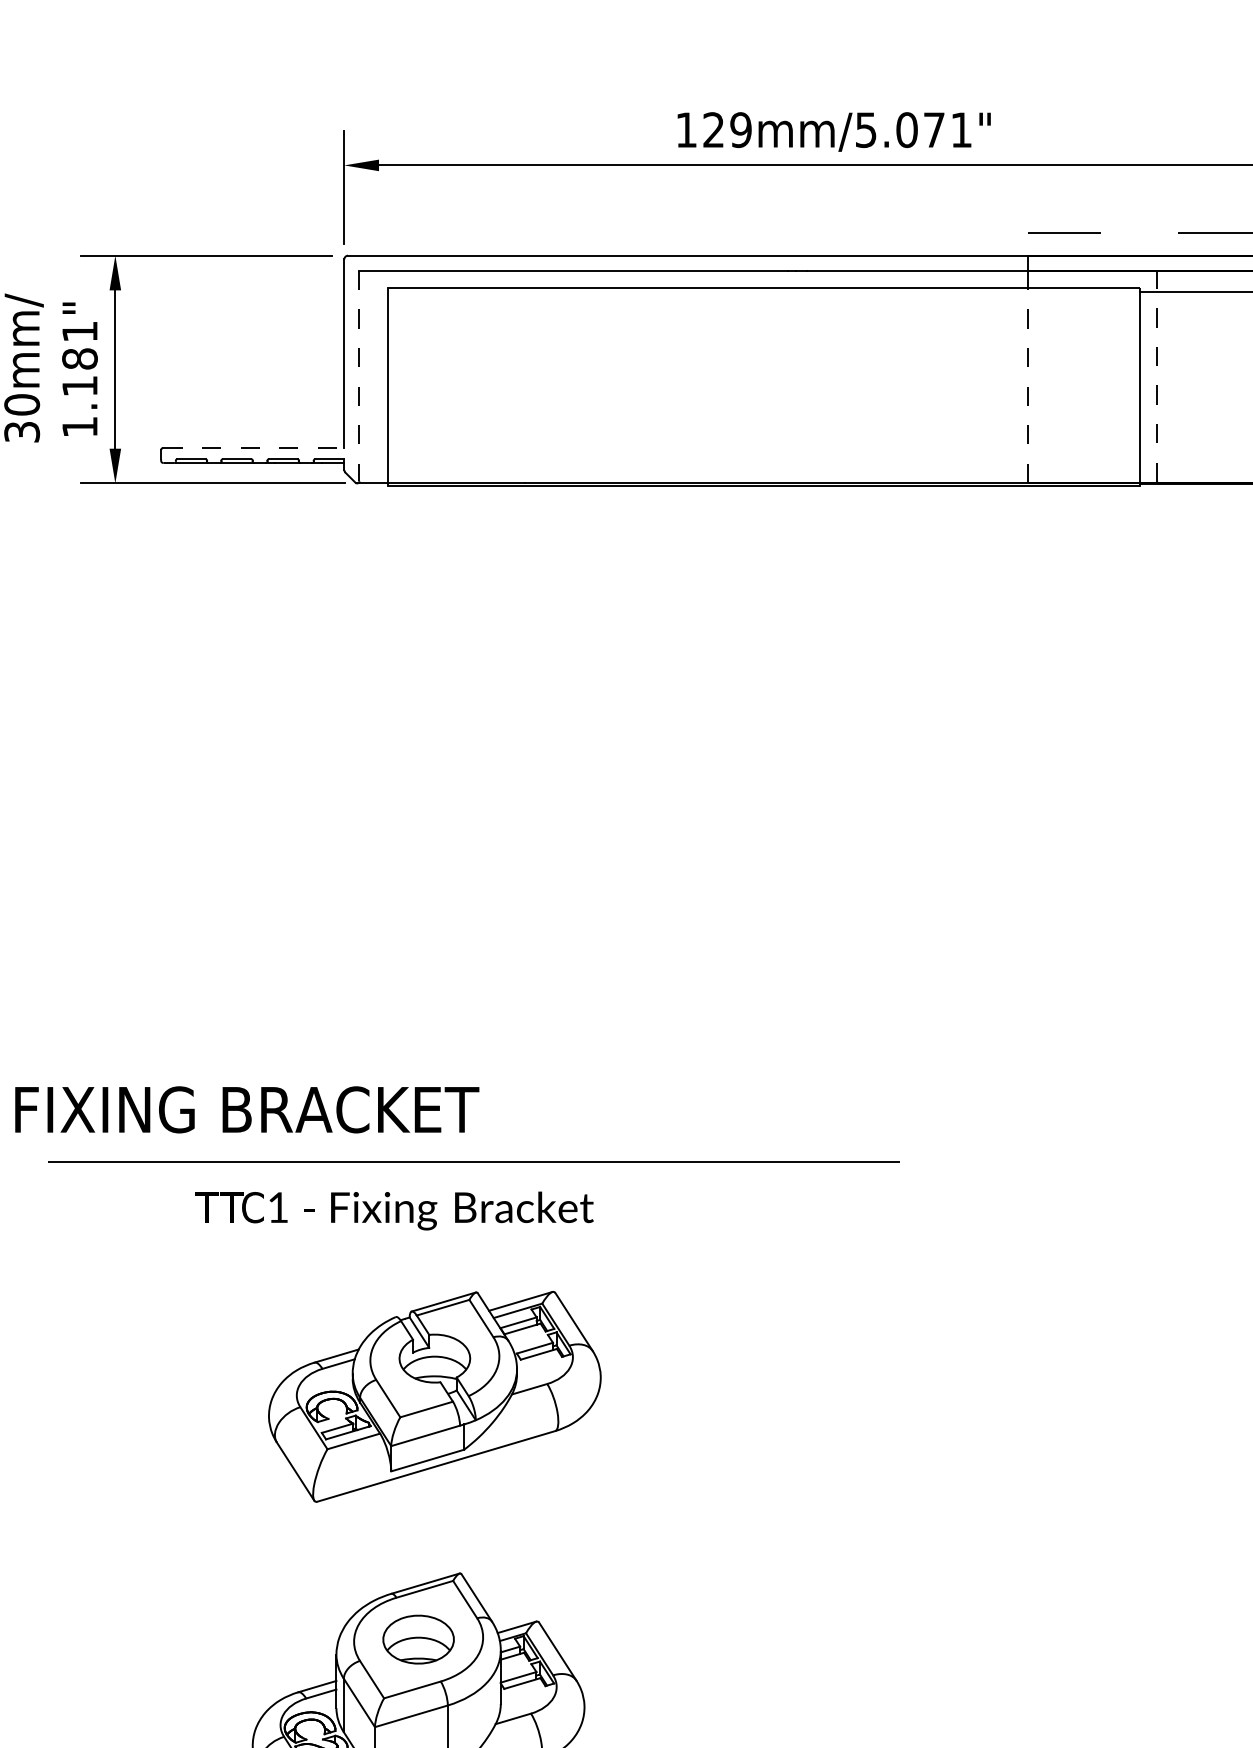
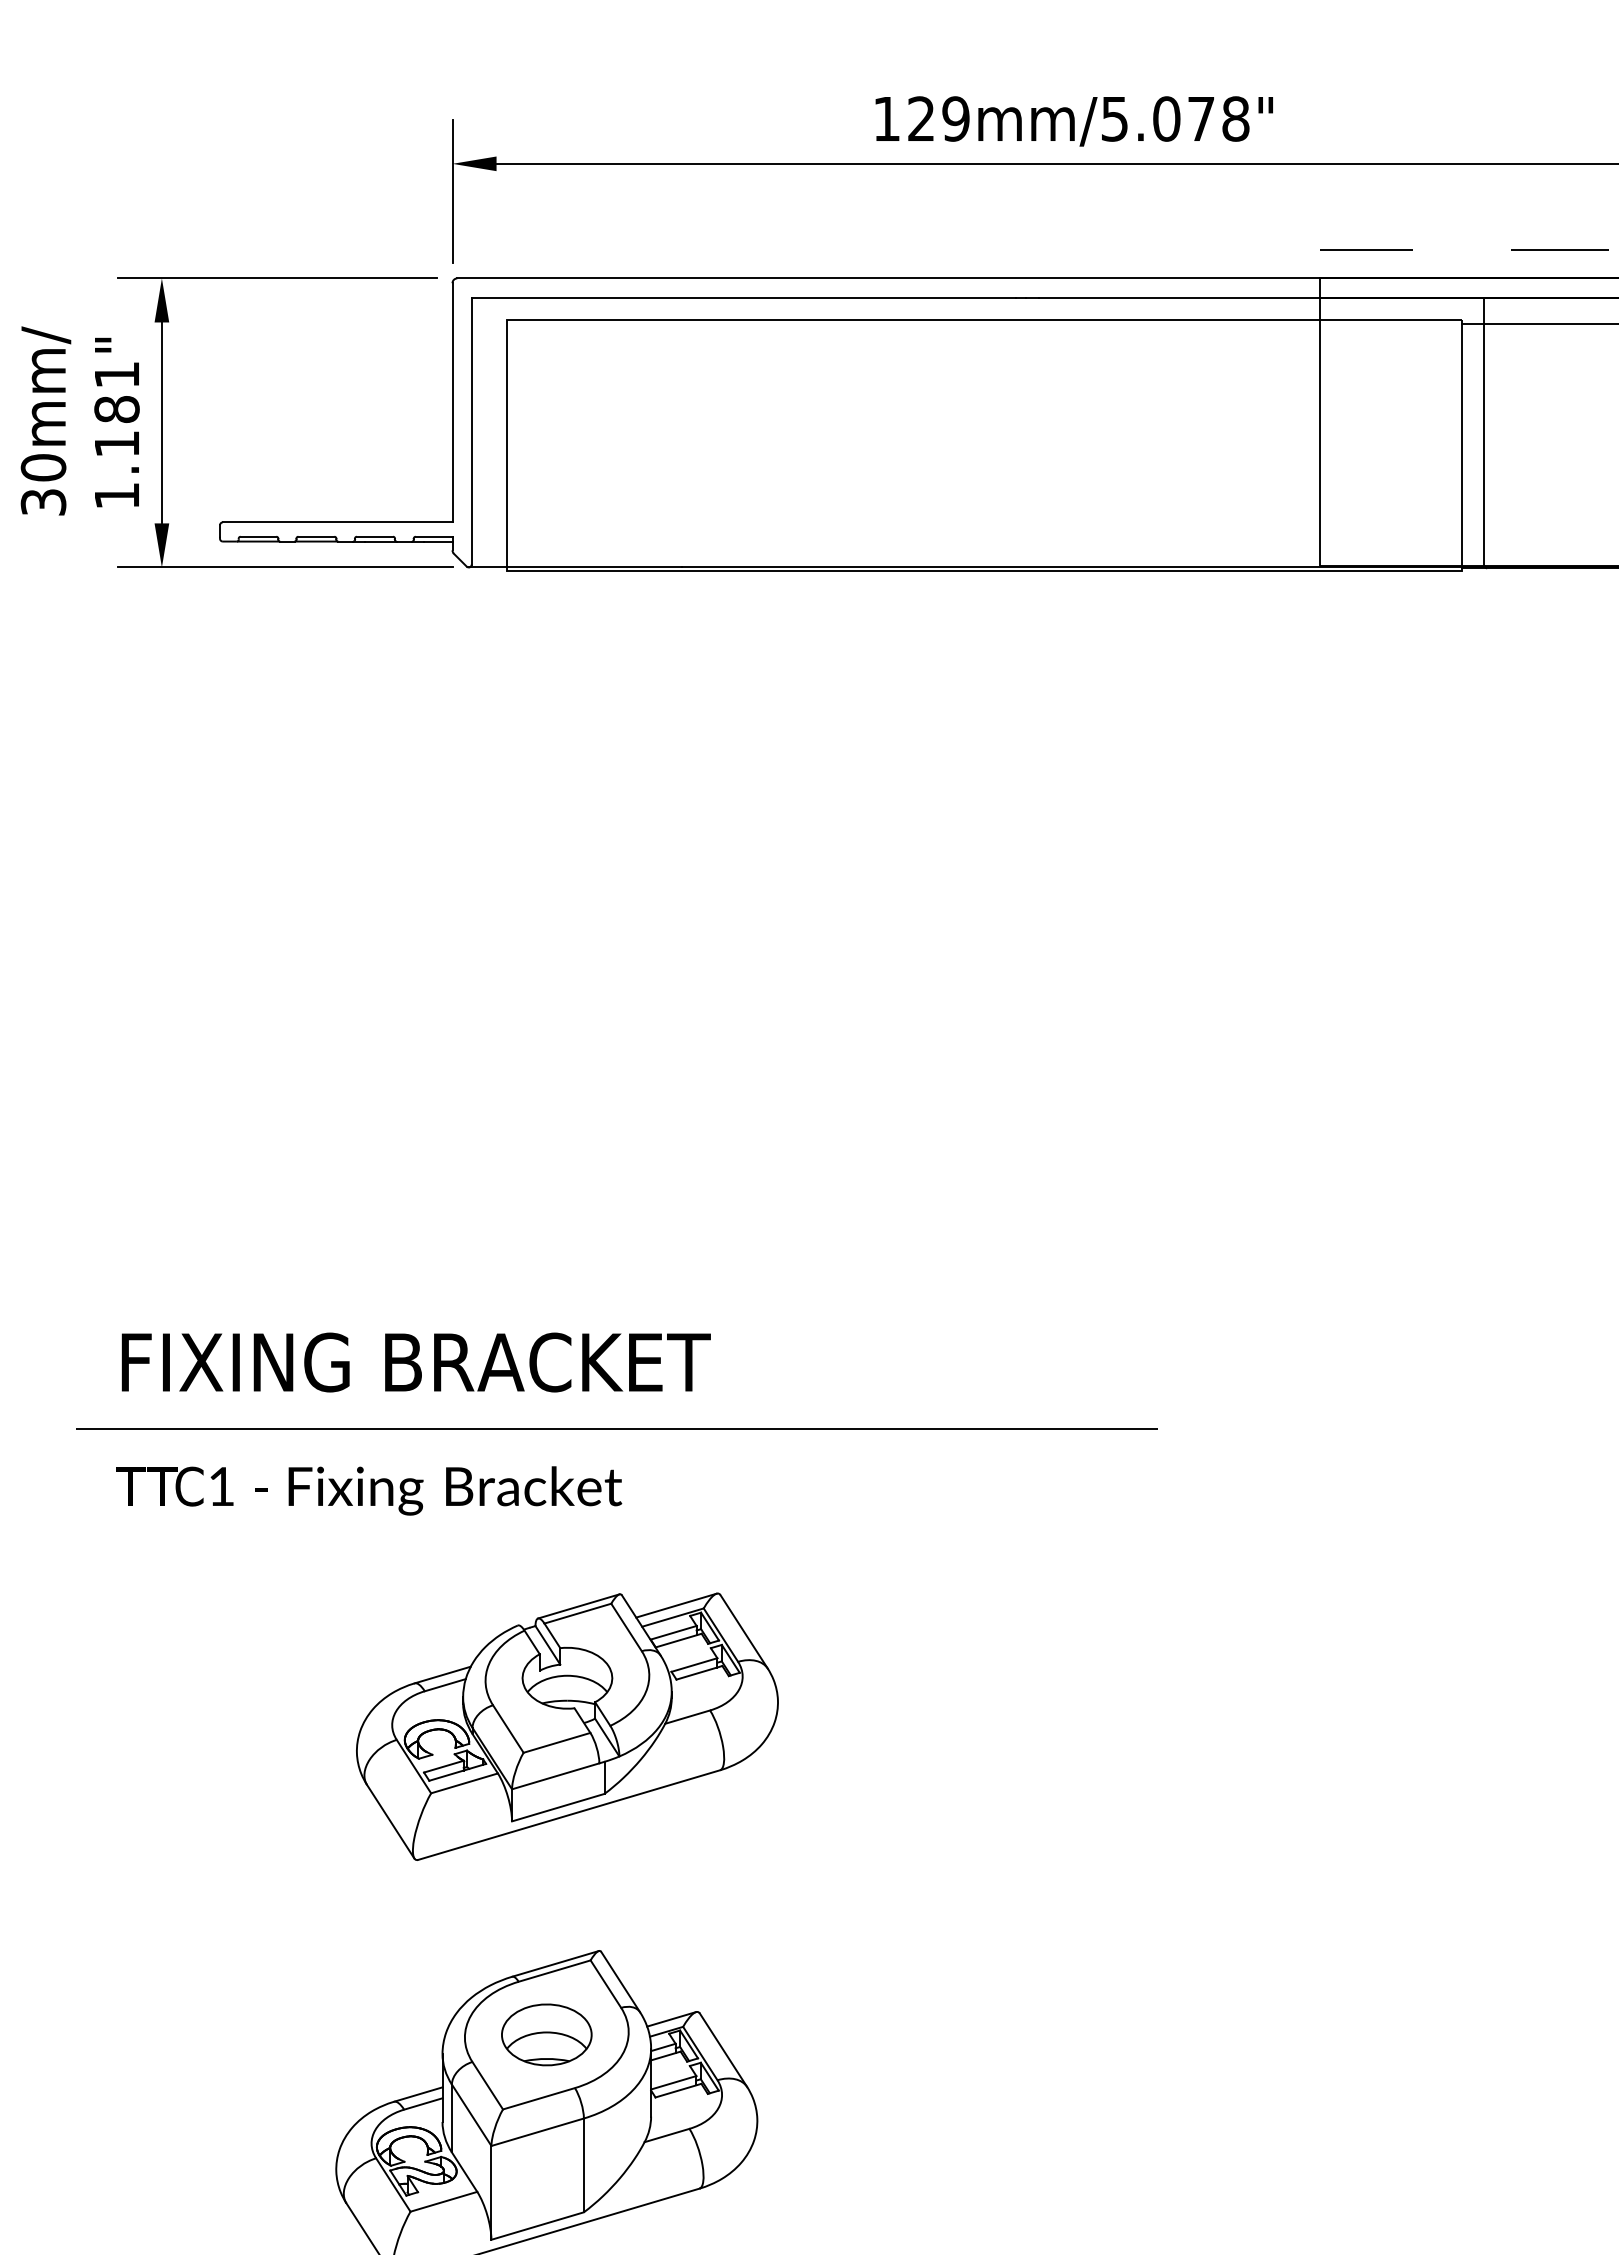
text: (961, 129) -> (1235, 118), 129mm/5.071" -> 129mm/5.078"
line: (359, 376) -> (471, 431), dashed -> solid
line: (1157, 376) -> (1484, 431), dashed -> solid
line: (1027, 377) -> (1319, 432), dashed -> solid
line: (253, 447) -> (337, 522), dashed -> solid
text: (246, 1109) -> (415, 1362), moved
text: (394, 1210) -> (369, 1490), moved

